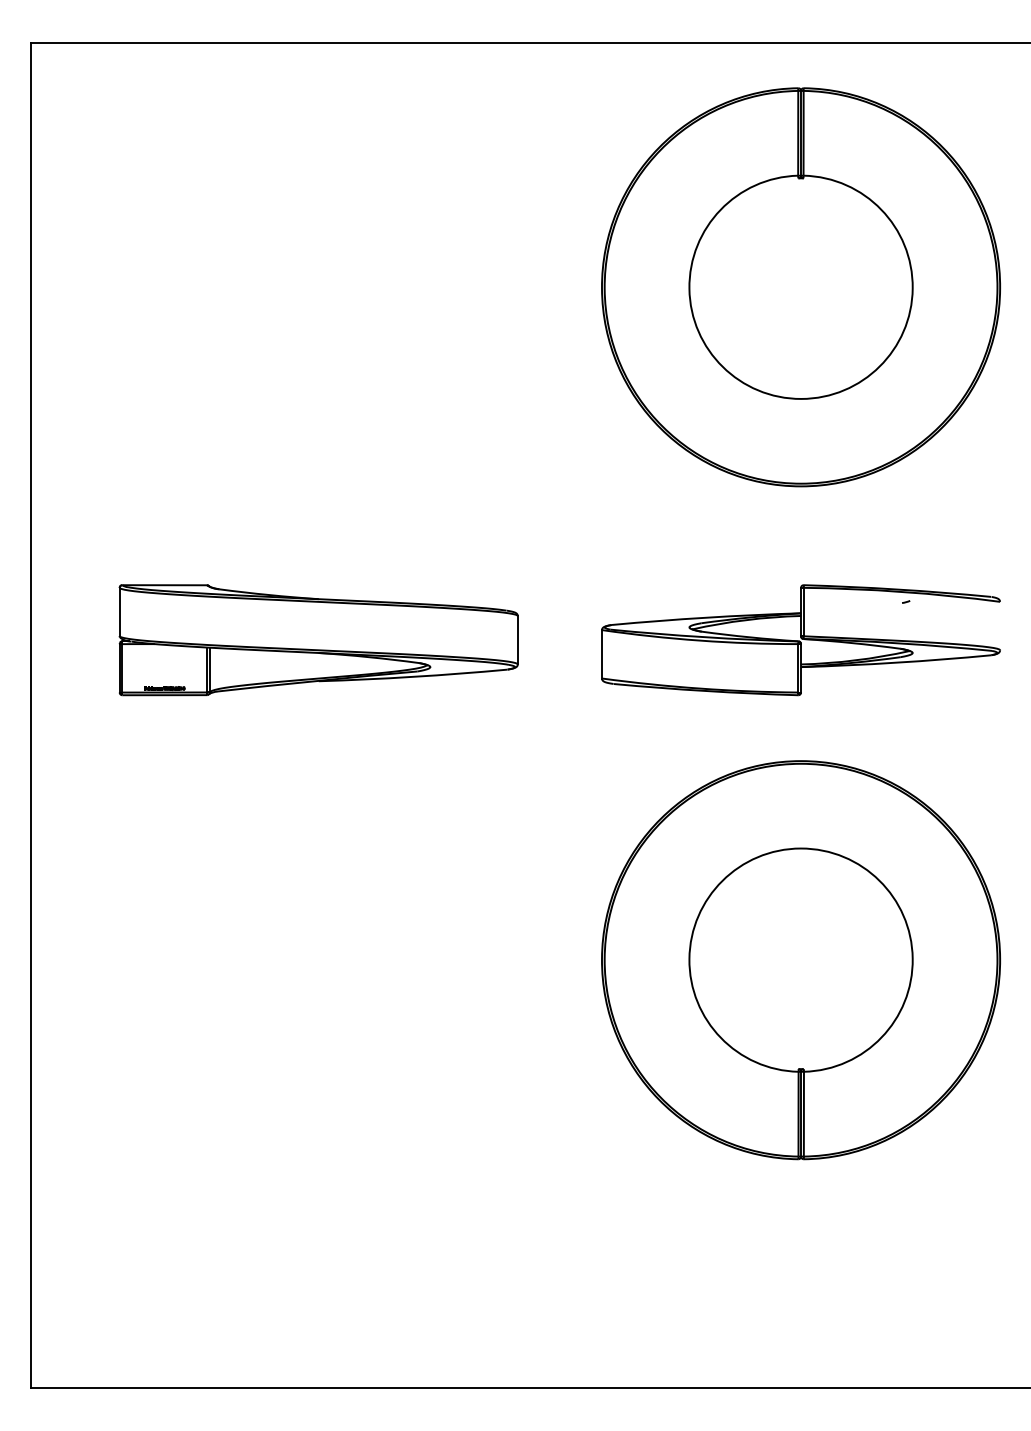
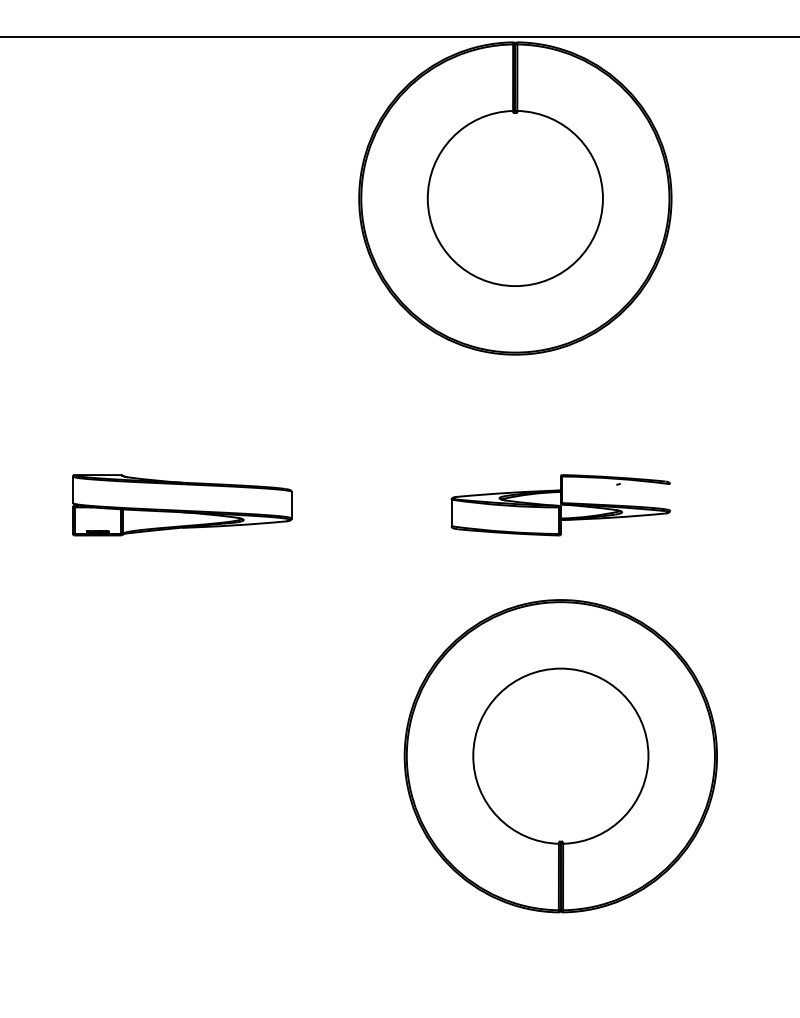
part: (800, 287) -> (514, 198), moved
part: (318, 640) -> (182, 505), size x0.7
part: (800, 640) -> (560, 505), size x0.7

